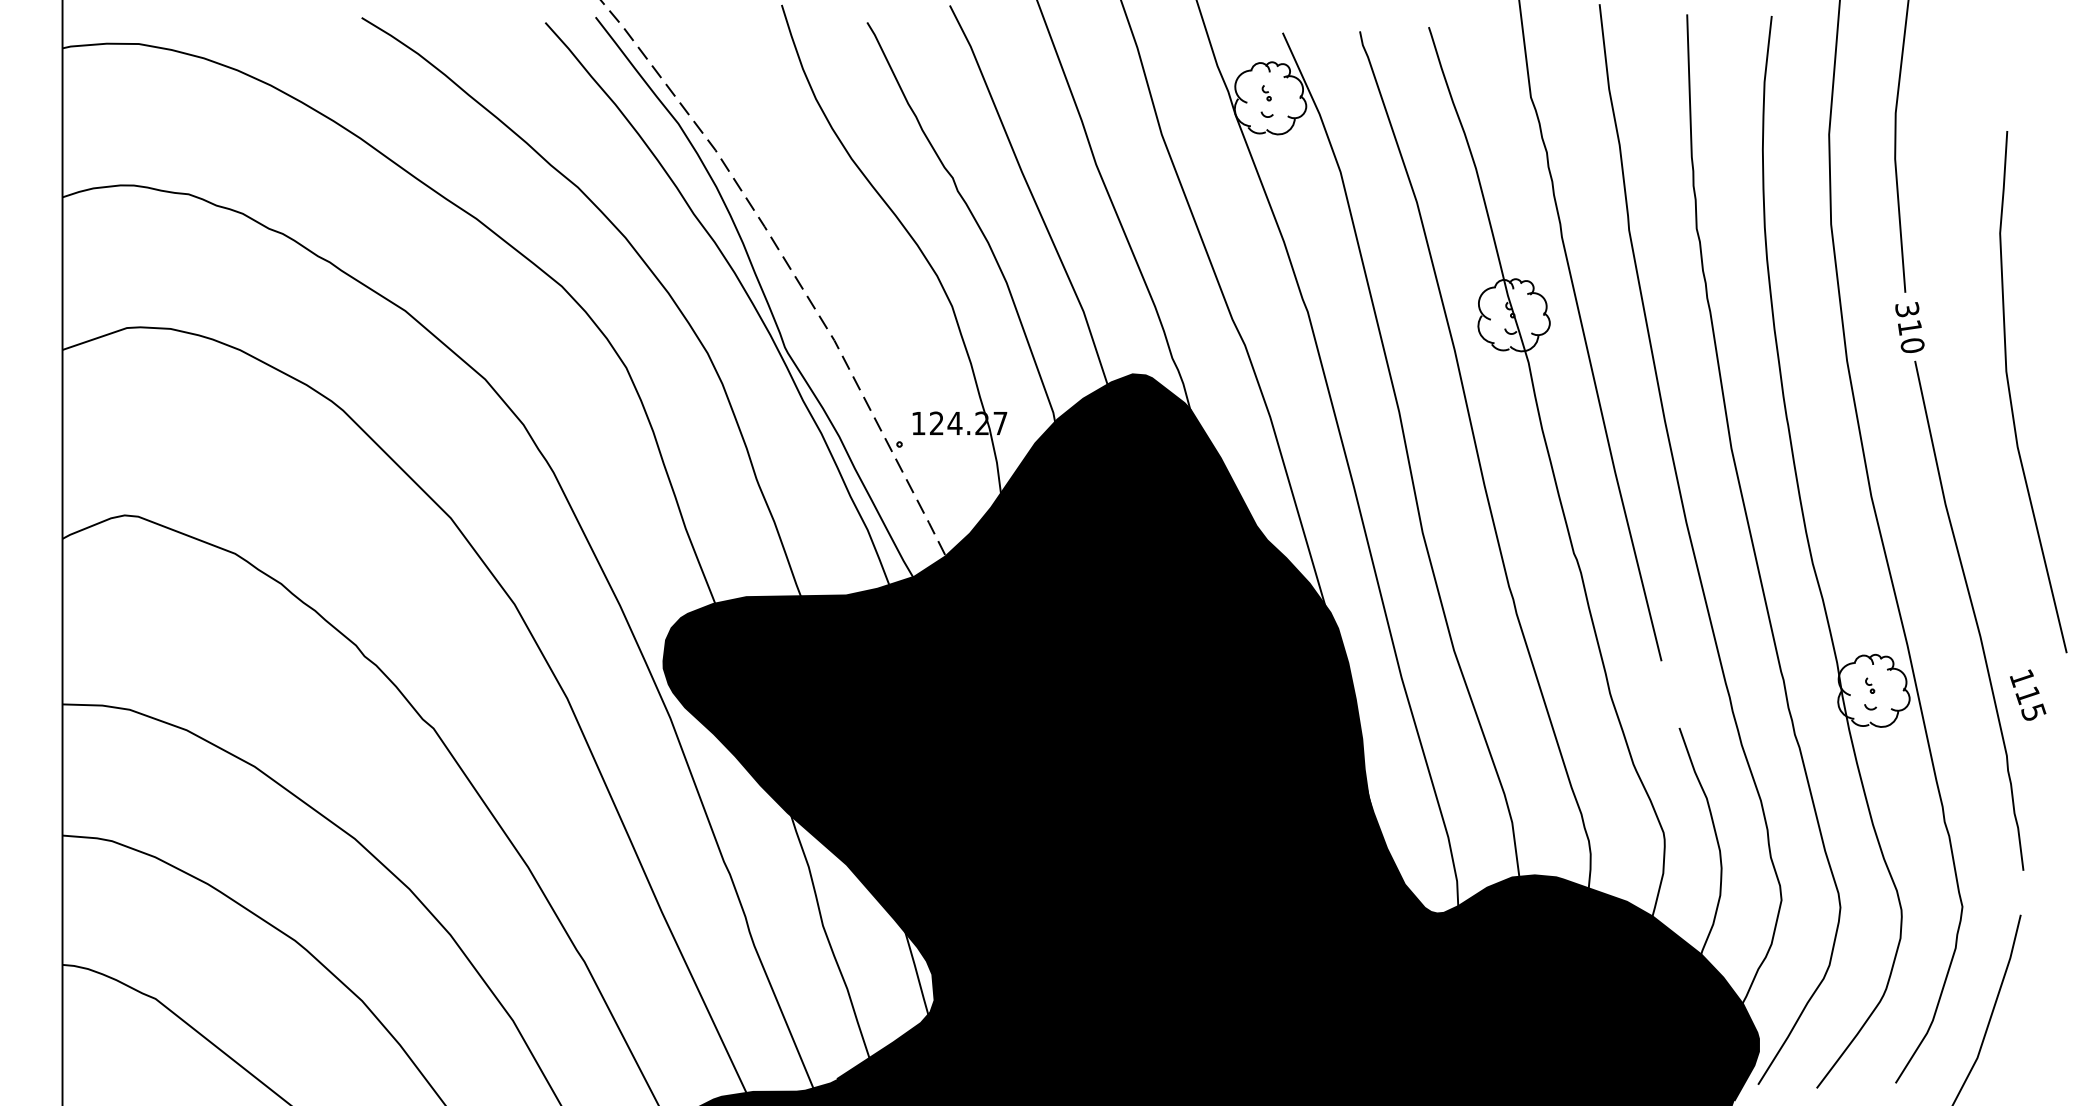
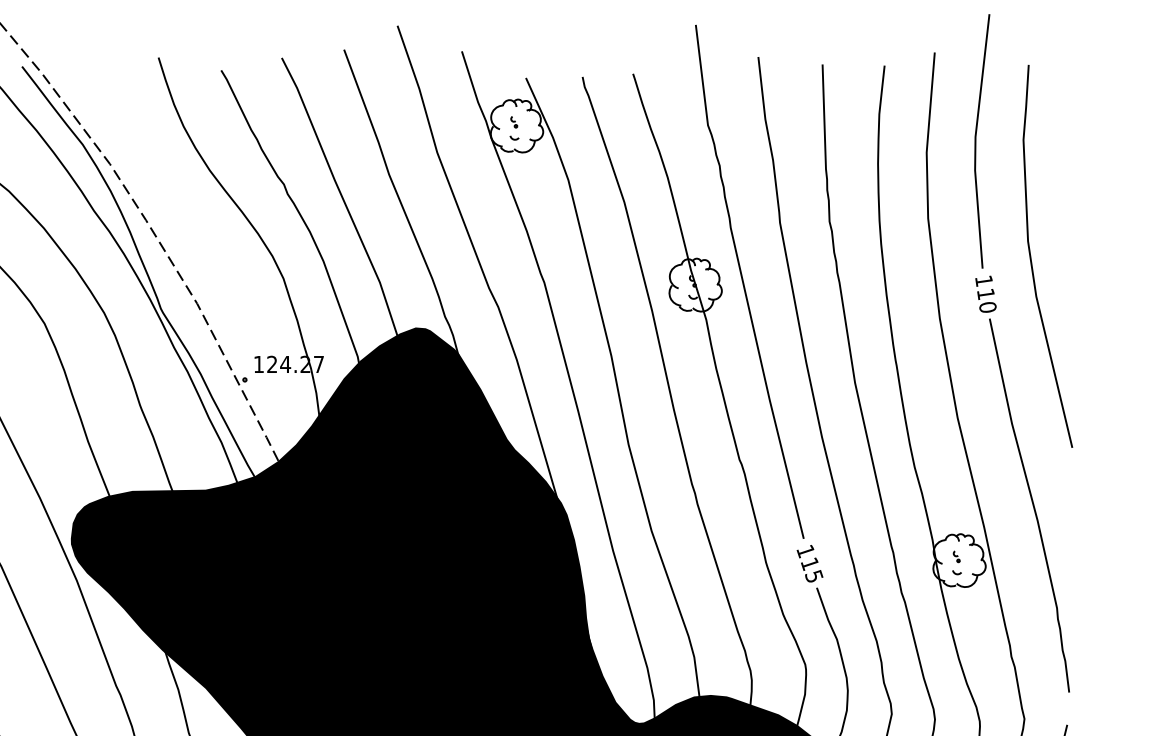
text: (1907, 309) -> (984, 280), 310 -> 110
curve: (2011, 397) -> (1031, 260), moved
text: (2028, 694) -> (810, 563), moved

